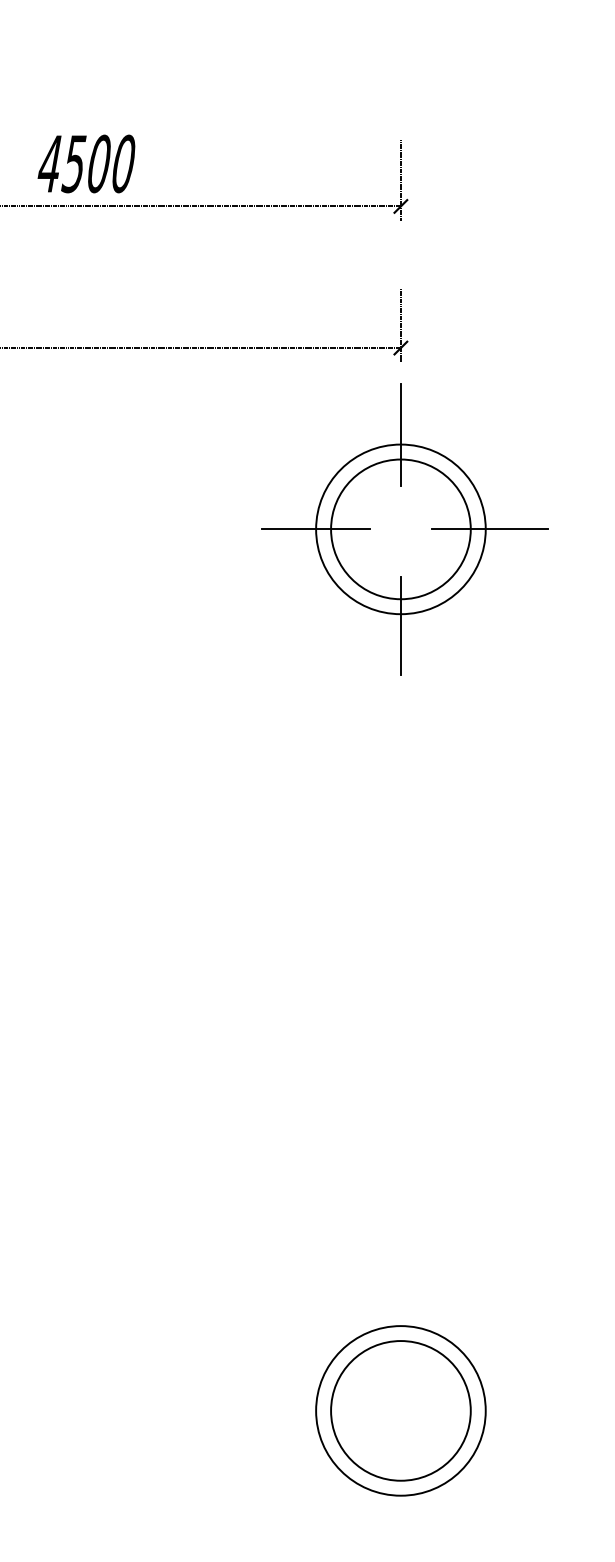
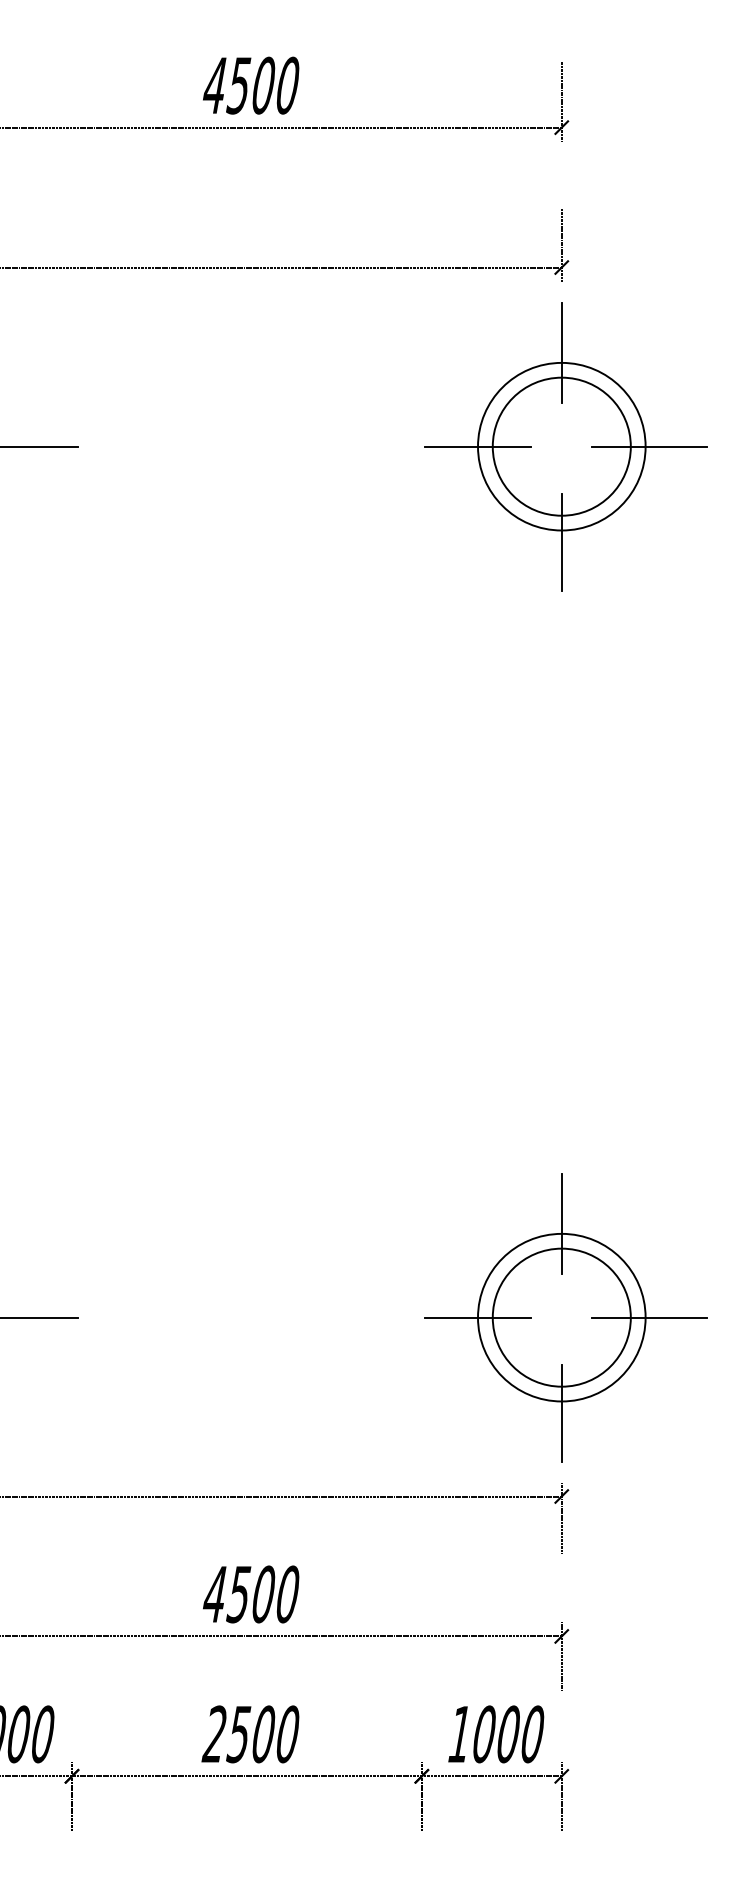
line: (400, 1316) -> (561, 1224), added
line: (315, 1410) -> (477, 1317), added
line: (489, 1410) -> (649, 1317), added
line: (400, 1507) -> (561, 1413), added

